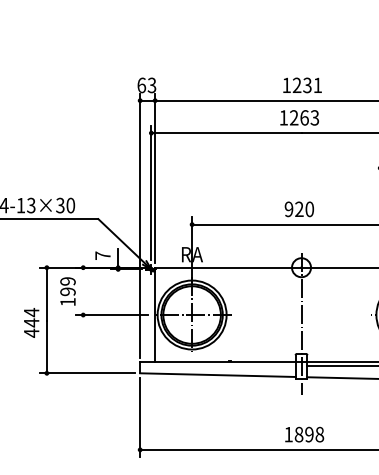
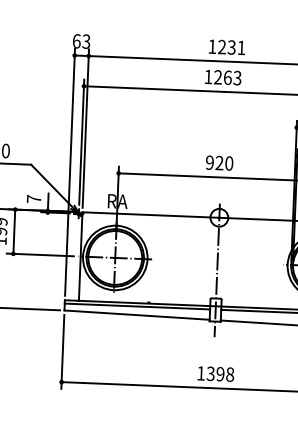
line: (83, 291) -> (14, 231), added
line: (217, 365) -> (137, 306), added
text: (298, 434) -> (210, 373), 1898 -> 1398

